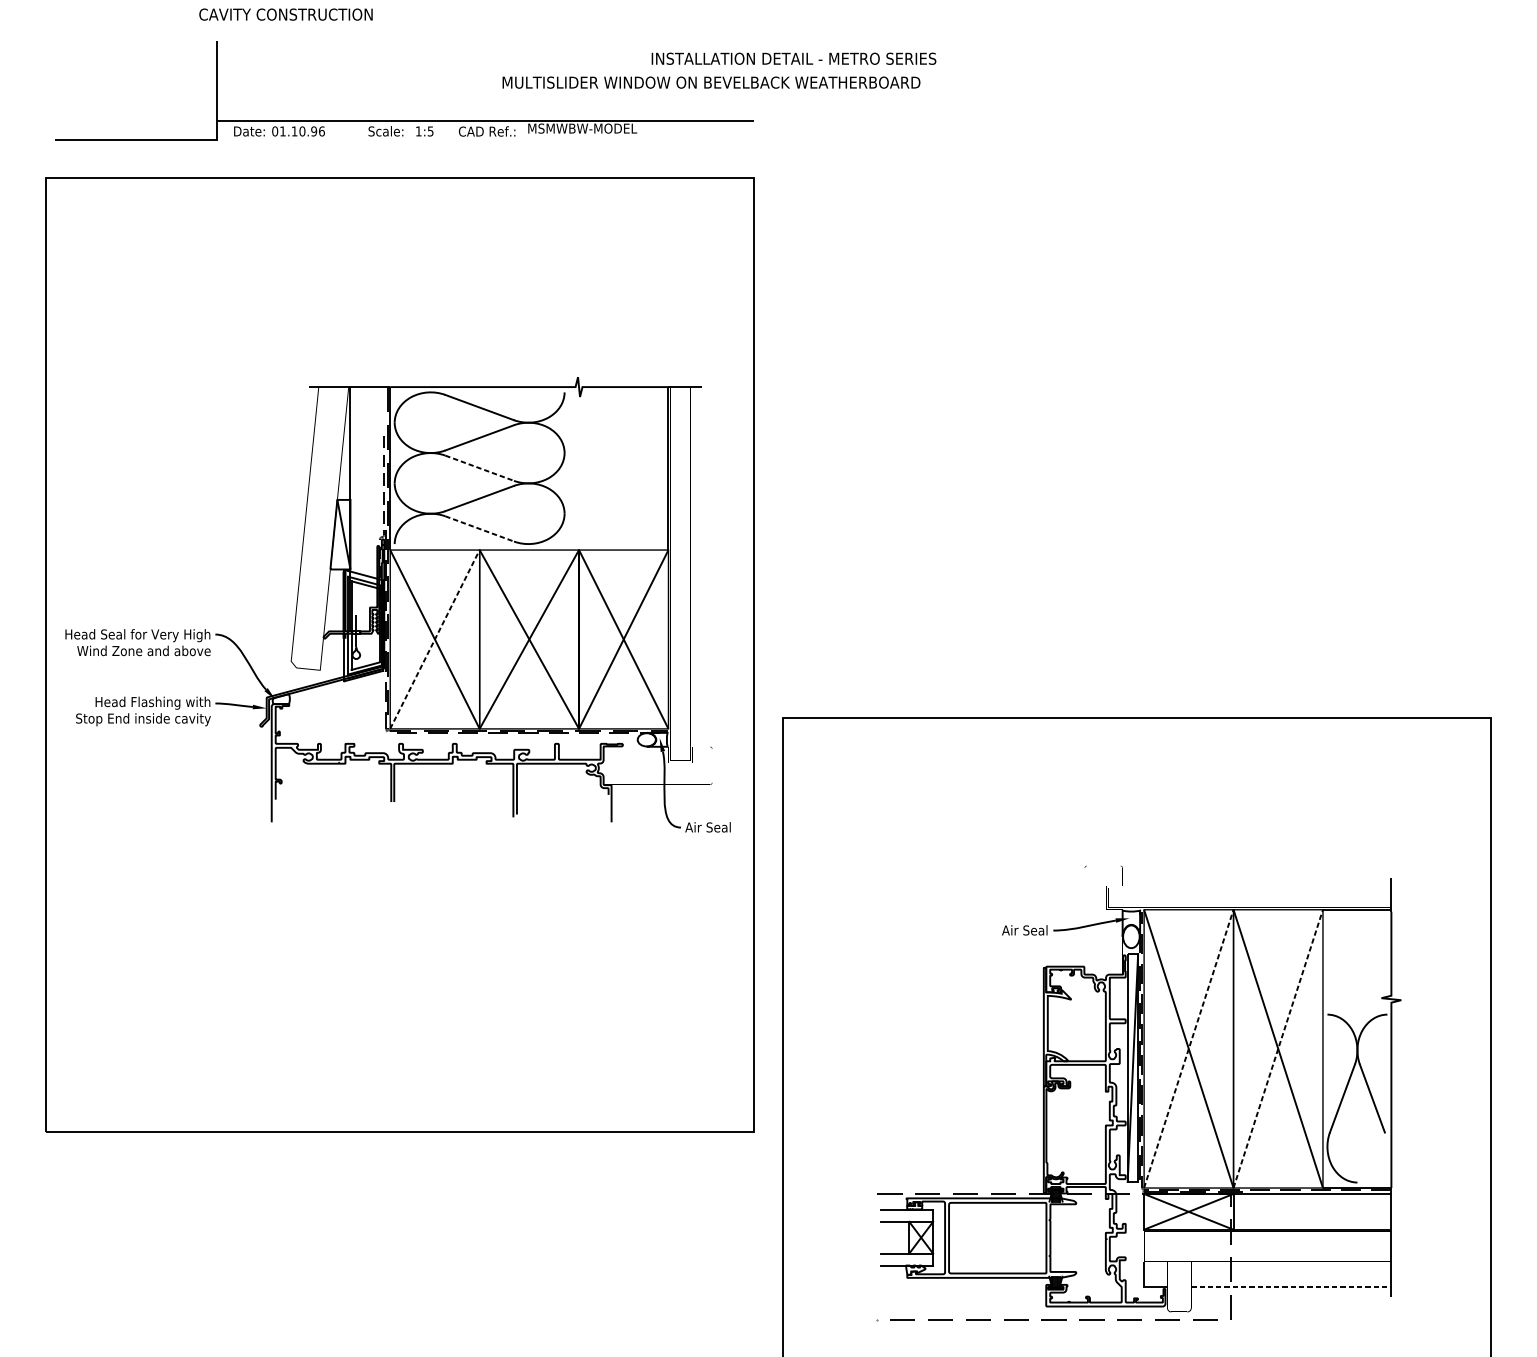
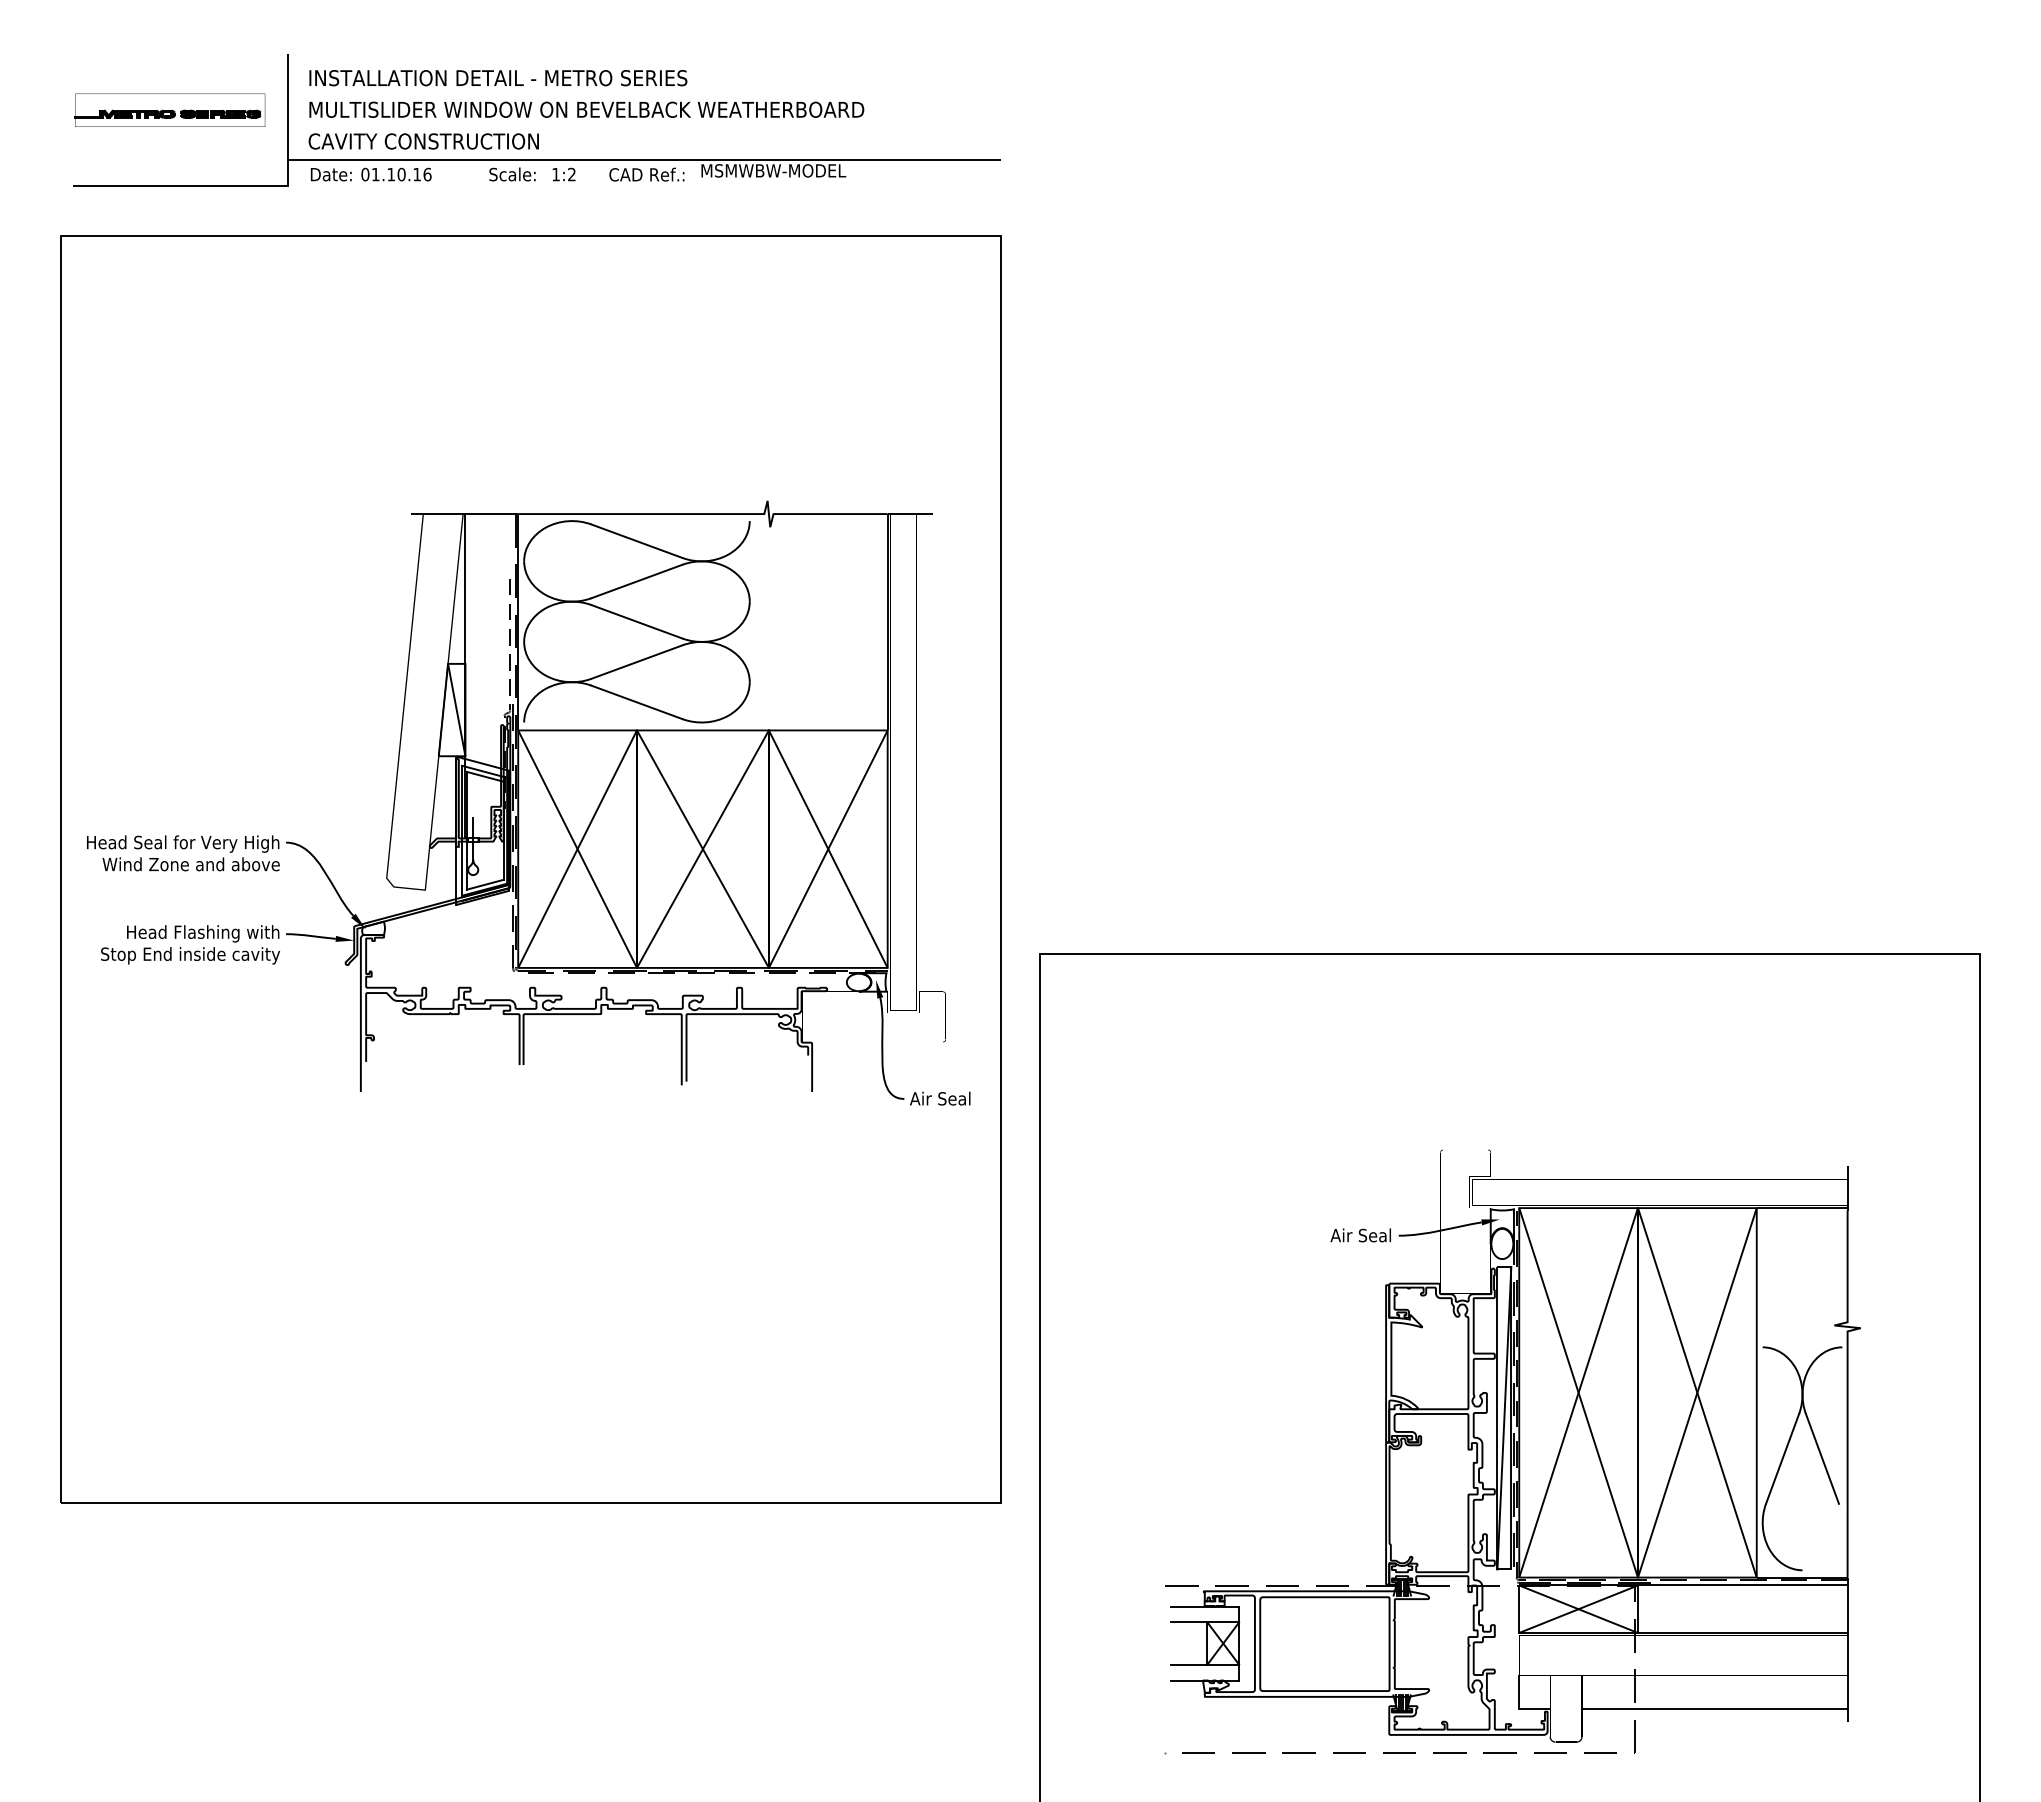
text: (285, 14) -> (423, 141), moved
text: (794, 59) -> (498, 78), moved
part: (127, 82) -> (169, 109), added
text: (711, 82) -> (586, 109), moved
text: (314, 131) -> (417, 174), 01.10.96 -> 01.10.16
text: (430, 131) -> (571, 174), 1:5 -> 1:2
line: (479, 468) -> (636, 621), dashed -> solid
line: (479, 529) -> (636, 702), dashed -> solid
line: (434, 639) -> (577, 849), dashed -> solid
line: (1188, 1048) -> (1578, 1392), dashed -> solid
line: (1278, 1048) -> (1697, 1392), dashed -> solid
line: (1291, 1287) -> (1714, 1709), dashed -> solid

